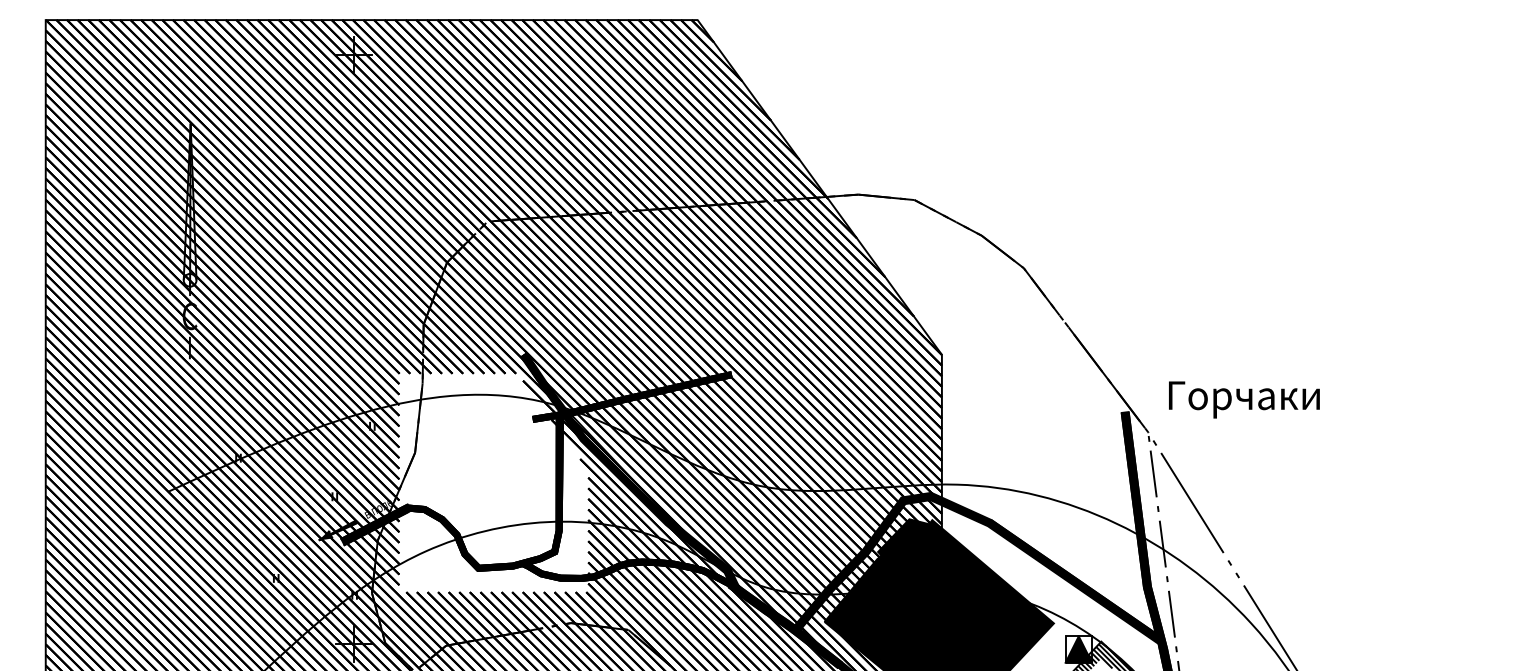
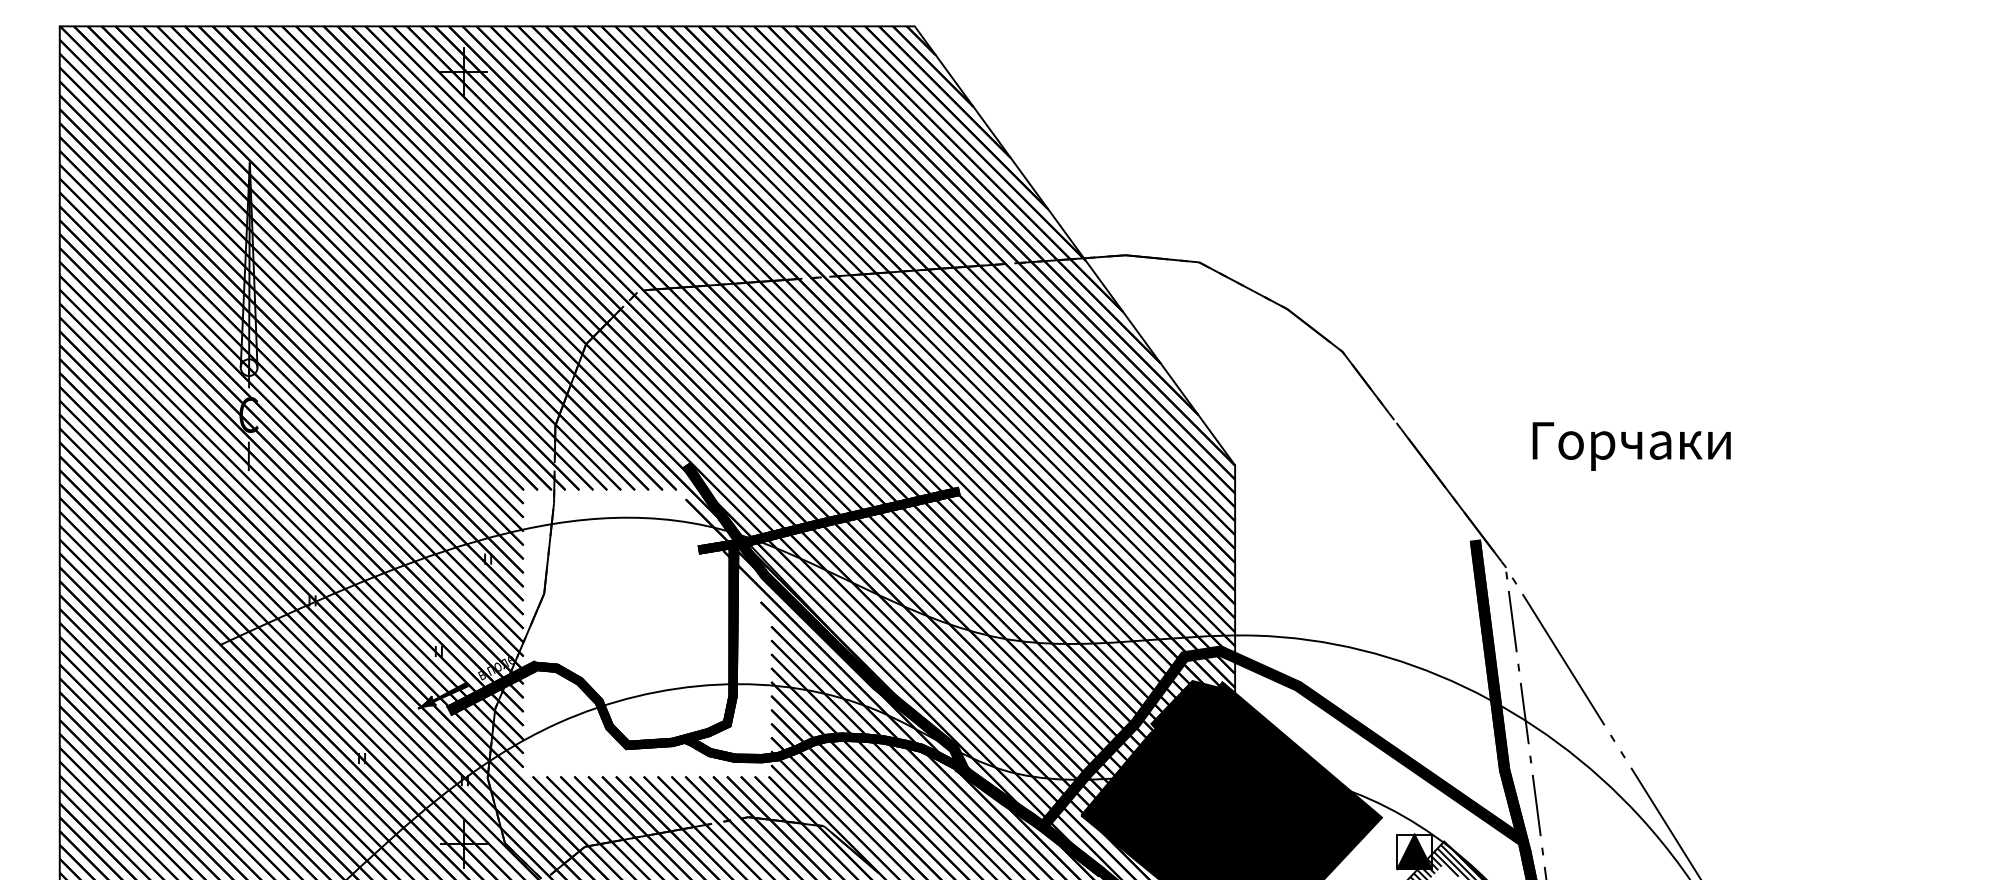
text: (1244, 399) -> (1631, 446), moved

